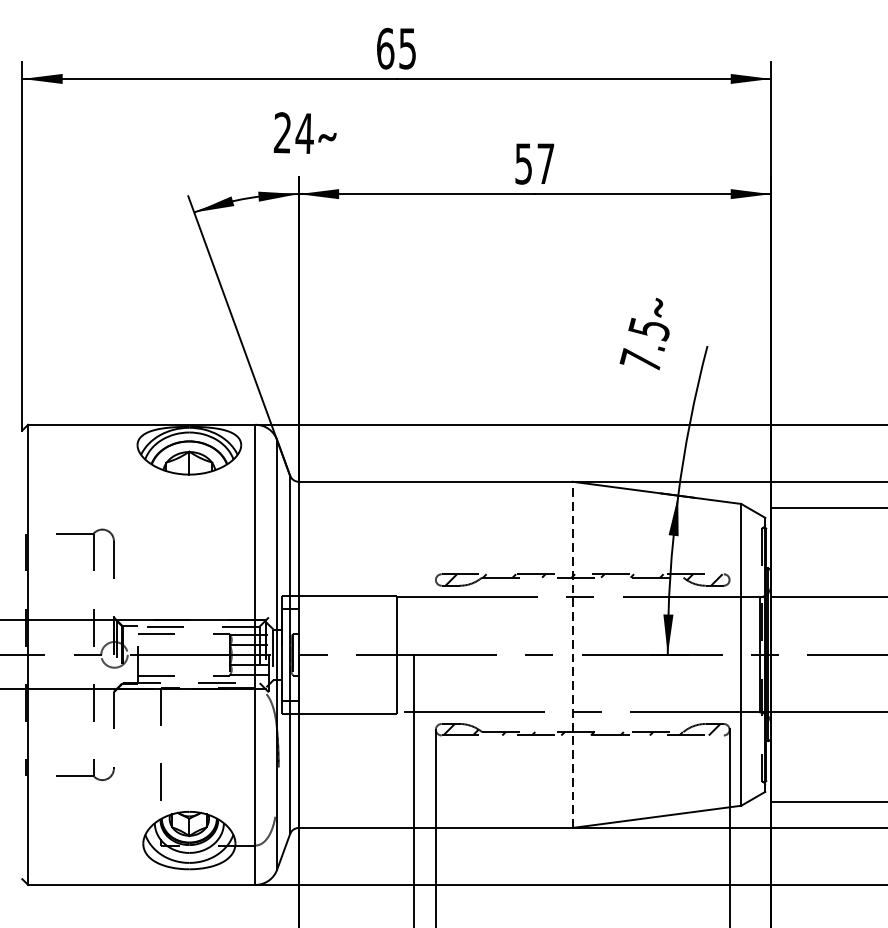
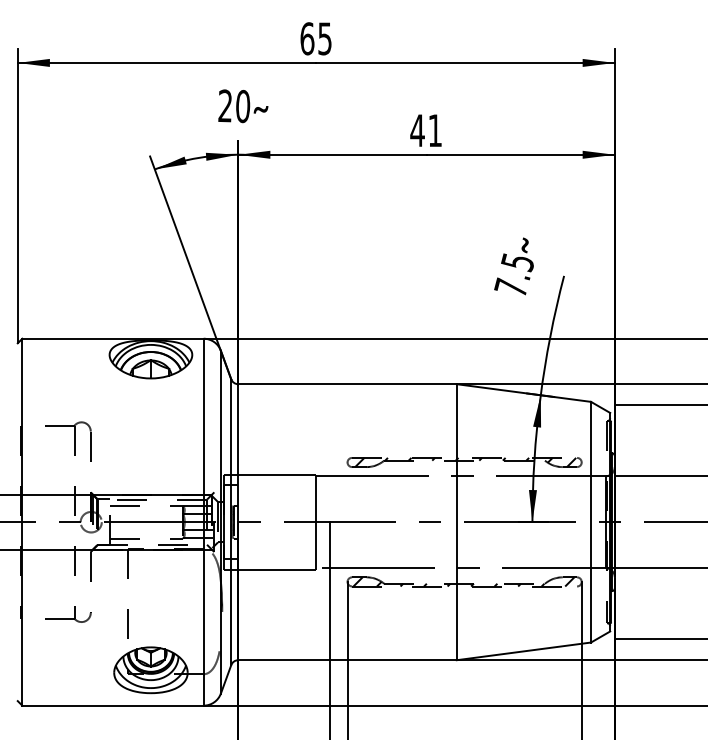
text: (304, 133) -> (242, 106), 24 -> 20
text: (533, 163) -> (425, 130), 57 -> 41
line: (572, 653) -> (456, 521), dashed -> solid

